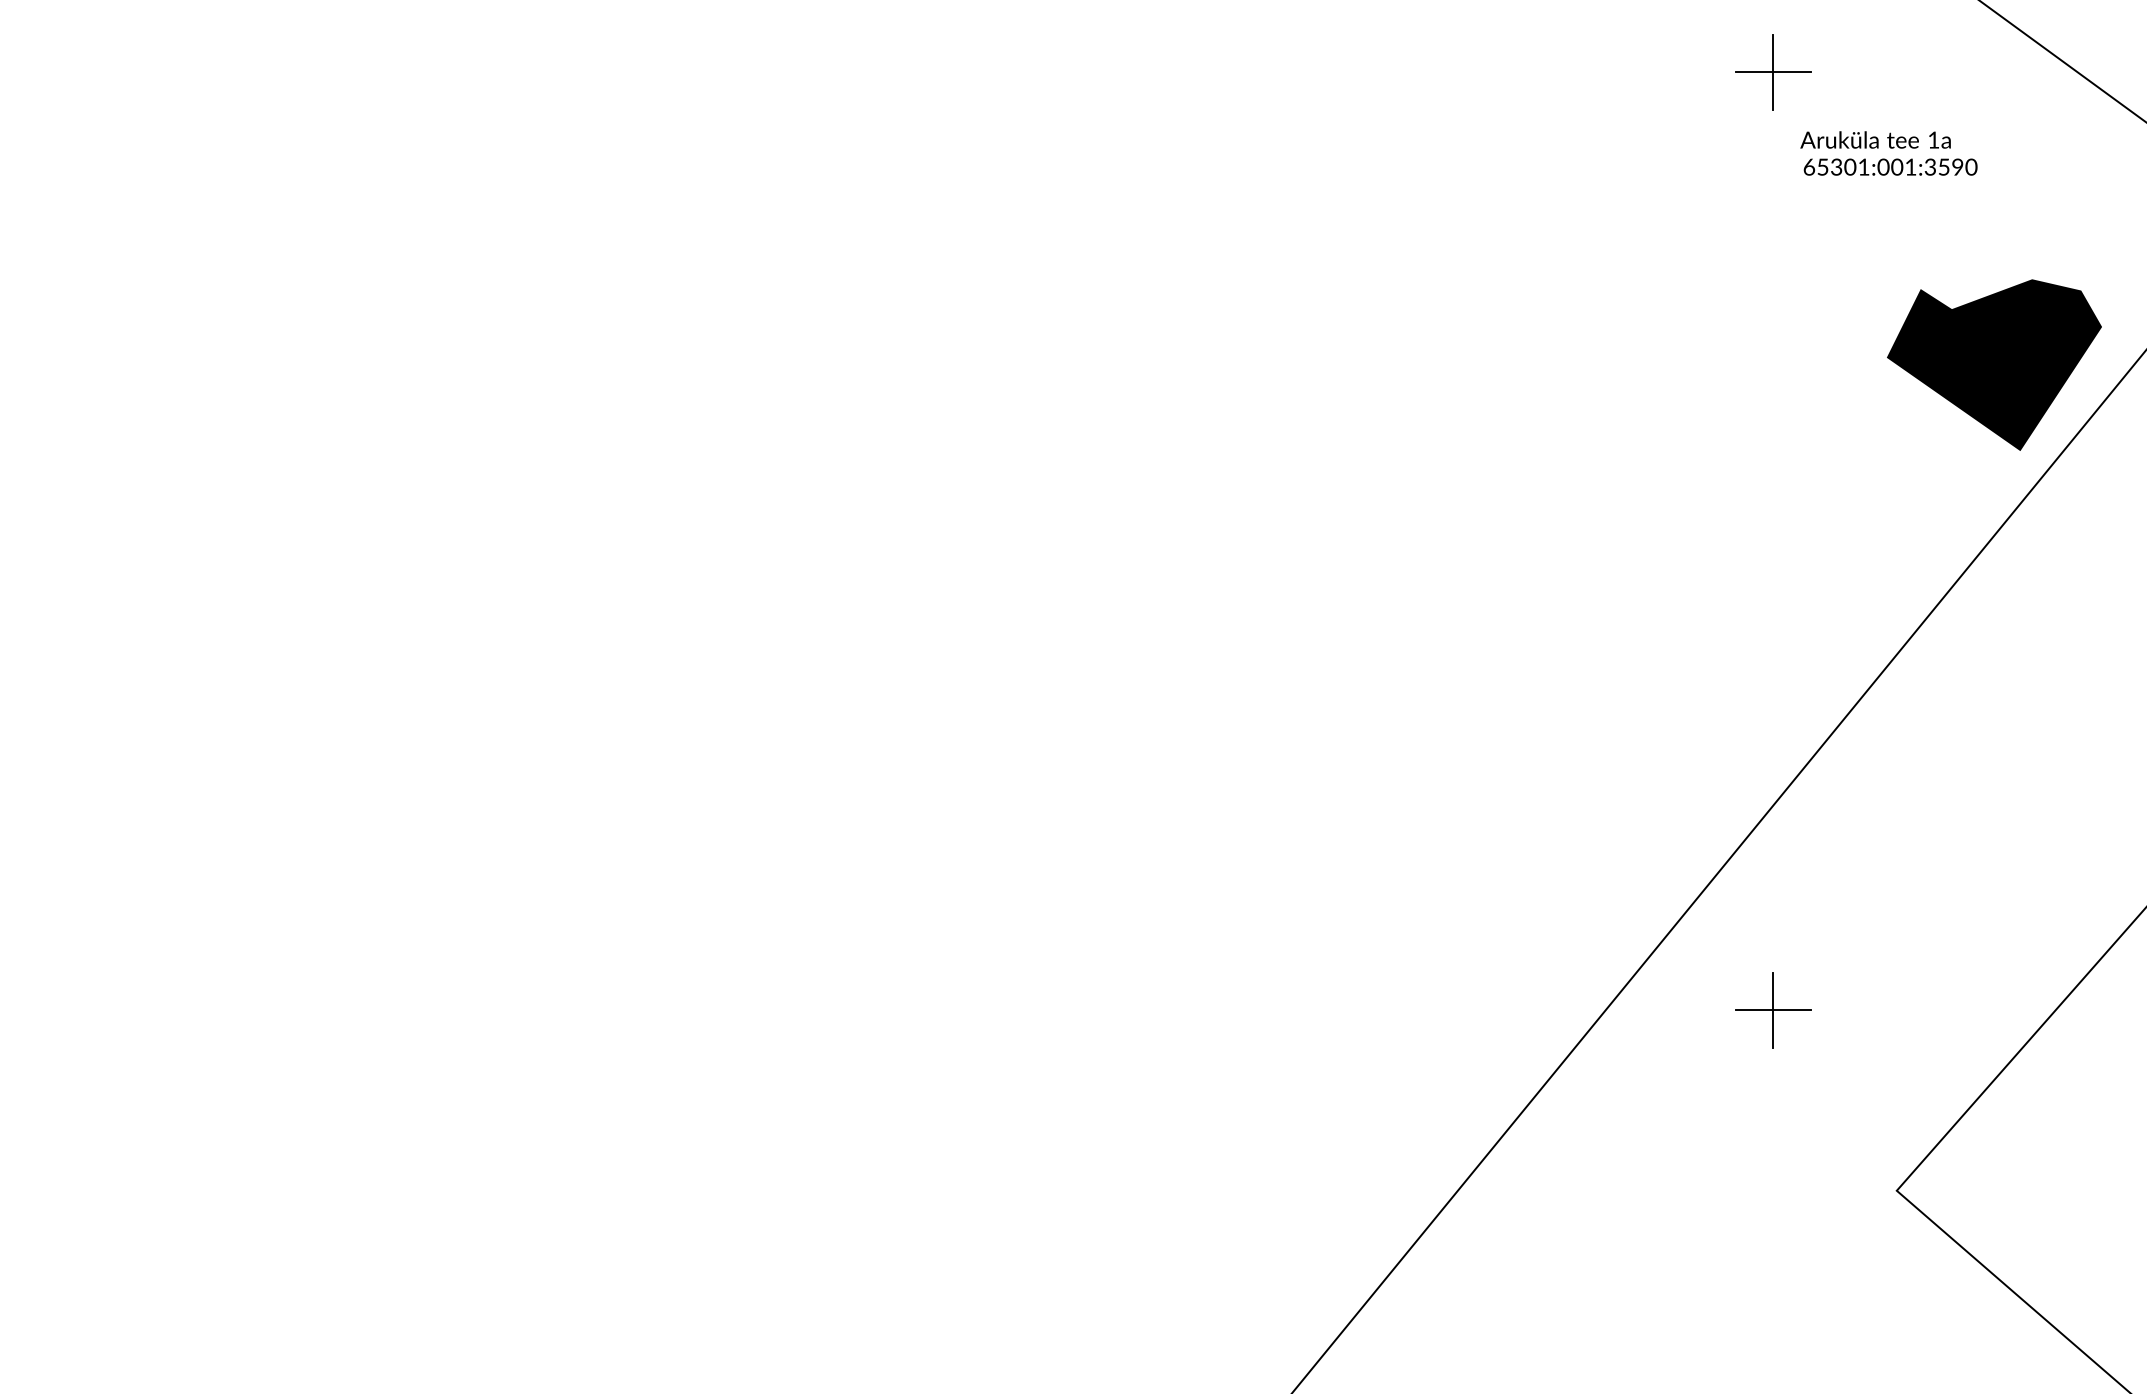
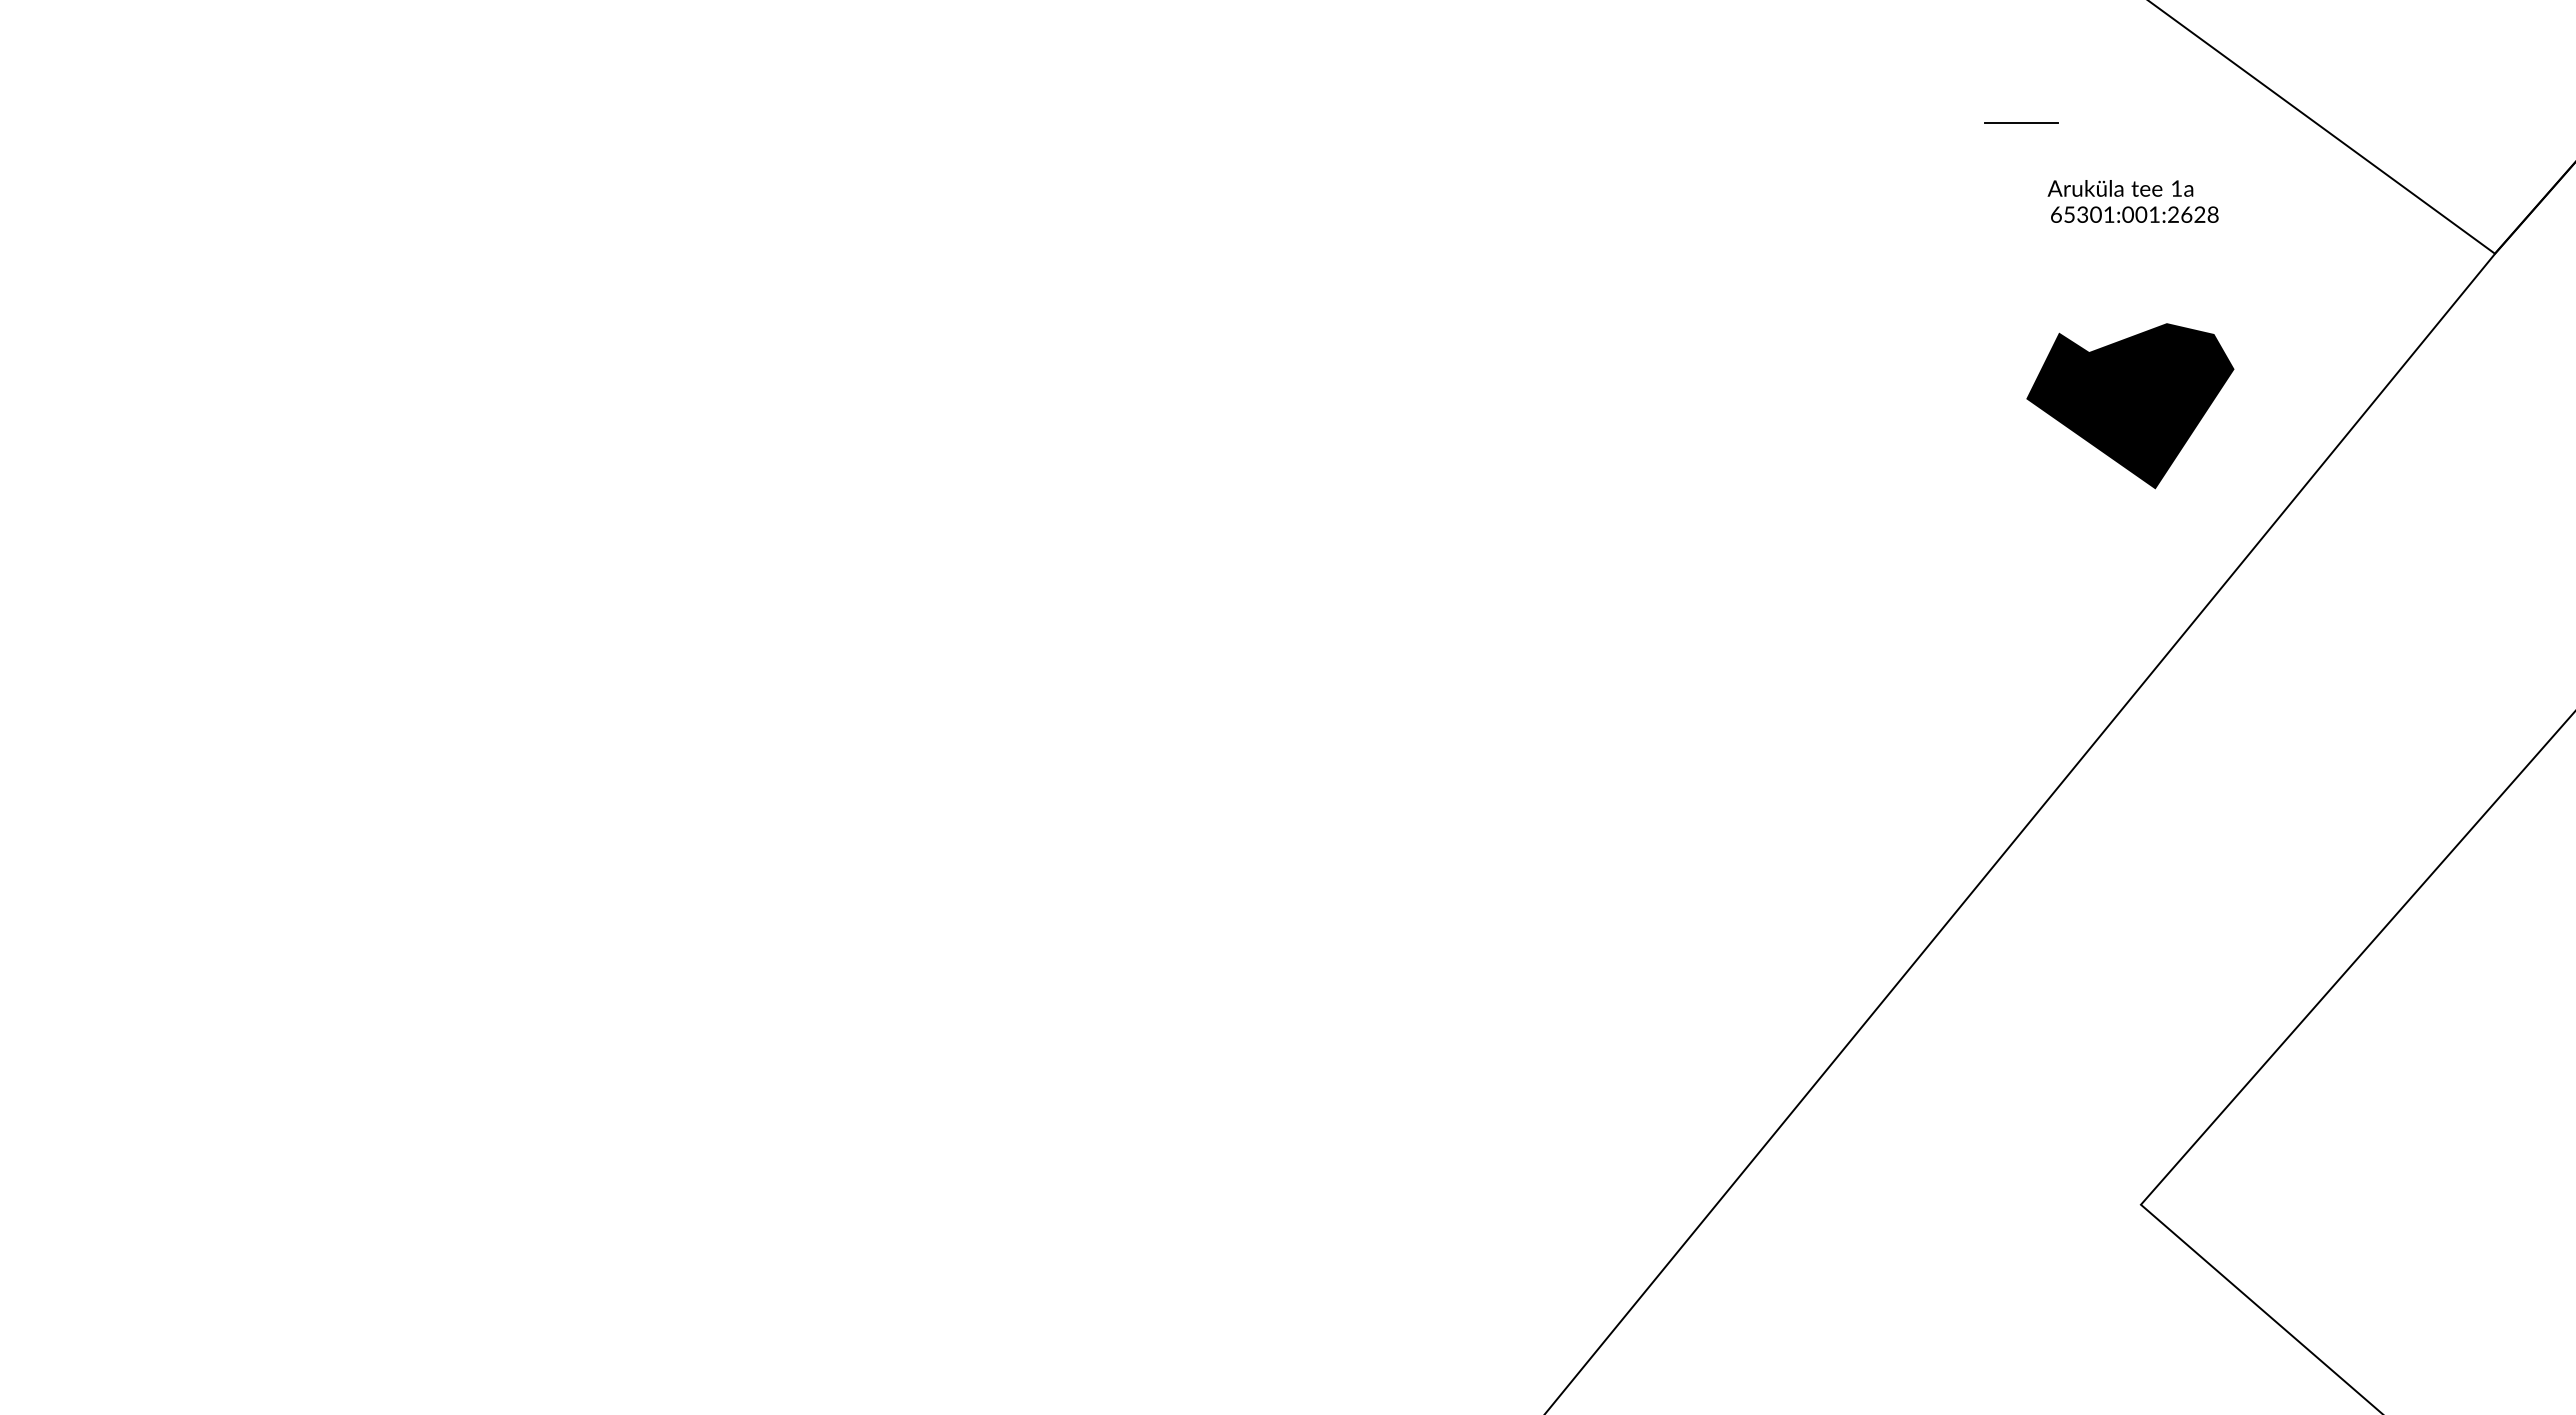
line: (1773, 71) -> (2021, 122), removed
text: (1951, 166) -> (2193, 214), 65301:001:3590 -> 65301:001:2628
part: (1994, 365) -> (2130, 406), moved
part: (1773, 1010) -> (2021, 1030), removed

